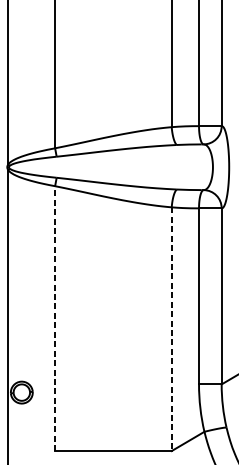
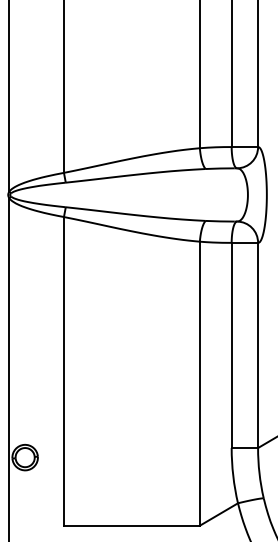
line: (54, 317) -> (63, 370), dashed -> solid
line: (171, 329) -> (199, 384), dashed -> solid

